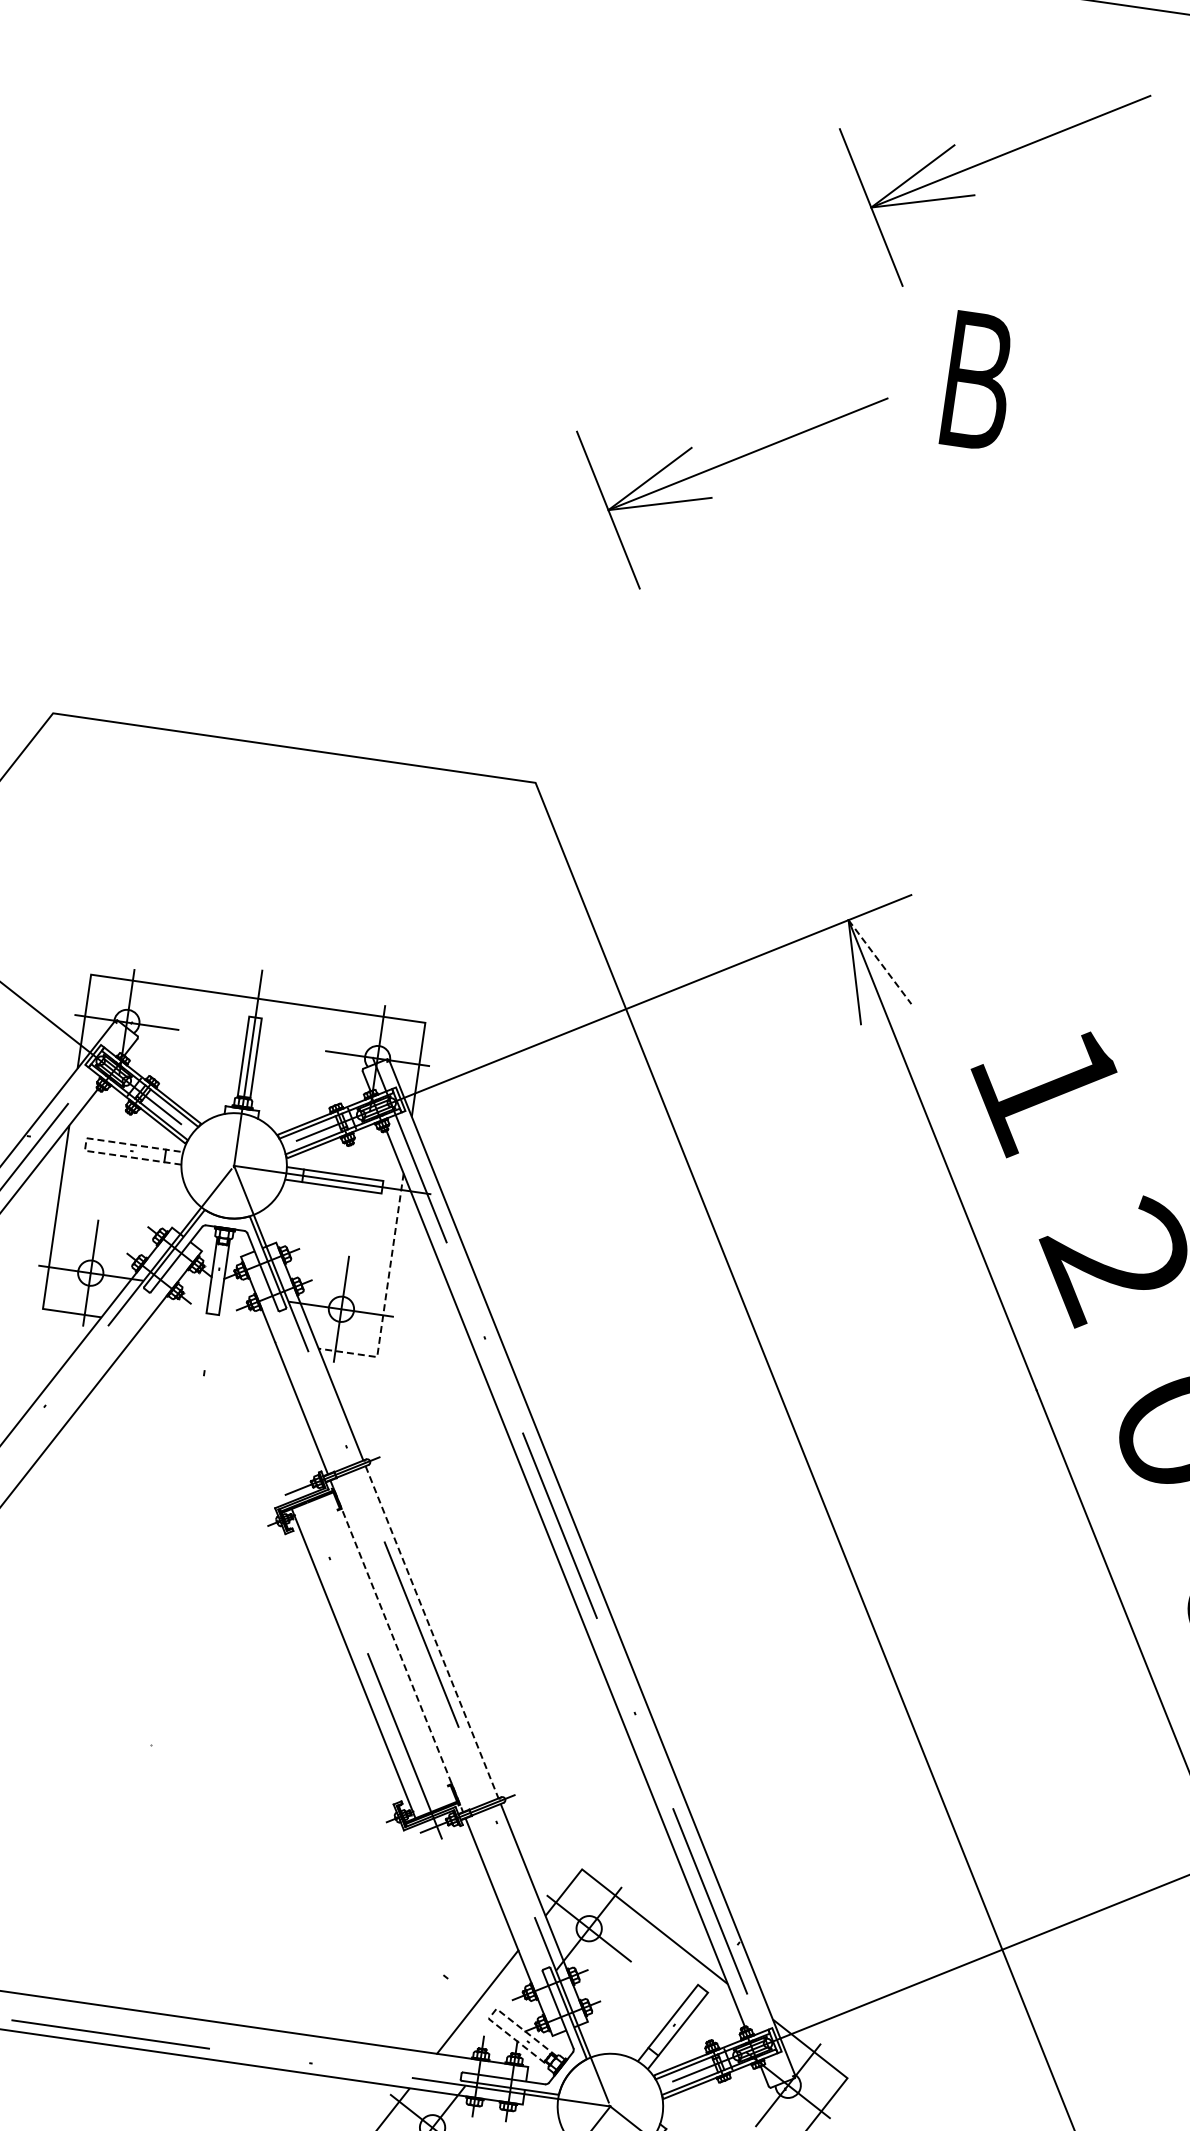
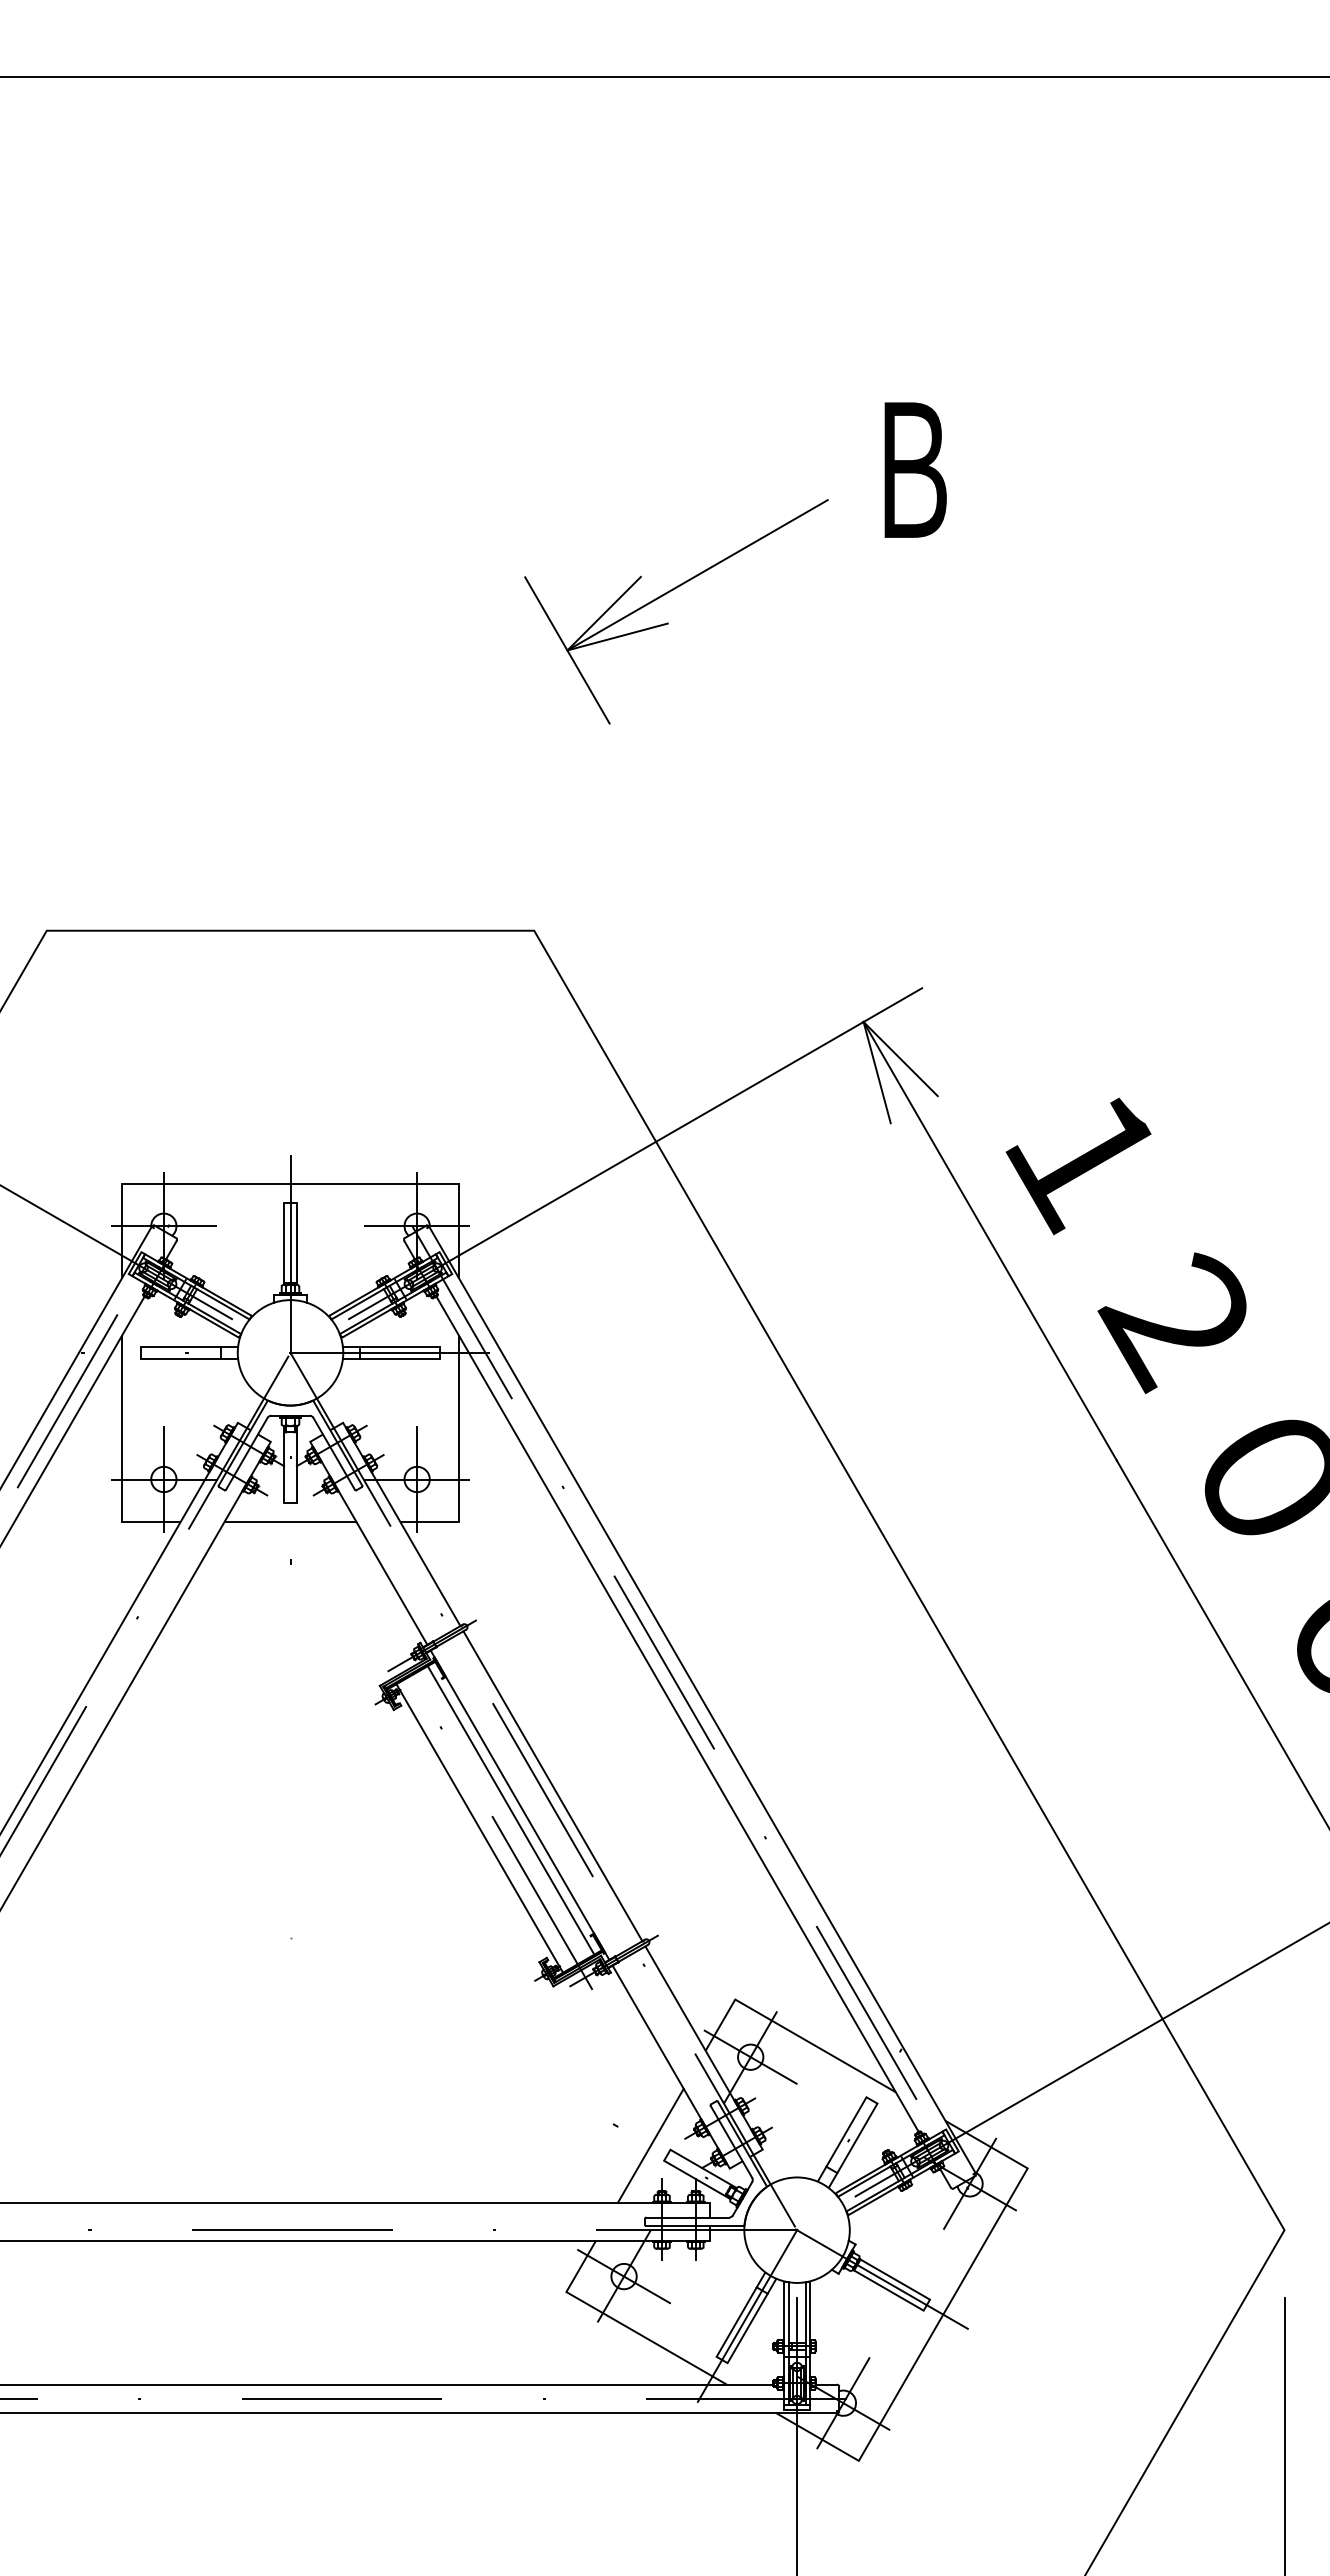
part: (975, 194) -> (885, 285), removed
line: (880, 962) -> (901, 1059), dashed -> solid
line: (85, 1144) -> (140, 1352), dashed -> solid
line: (386, 1295) -> (459, 1459), dashed -> solid
line: (210, 1332) -> (290, 1521), added
line: (431, 1632) -> (552, 1786), dashed -> solid
line: (397, 1646) -> (520, 1805), dashed -> solid
line: (386, 1650) -> (510, 1810), added
line: (492, 2014) -> (667, 2155), dashed -> solid

